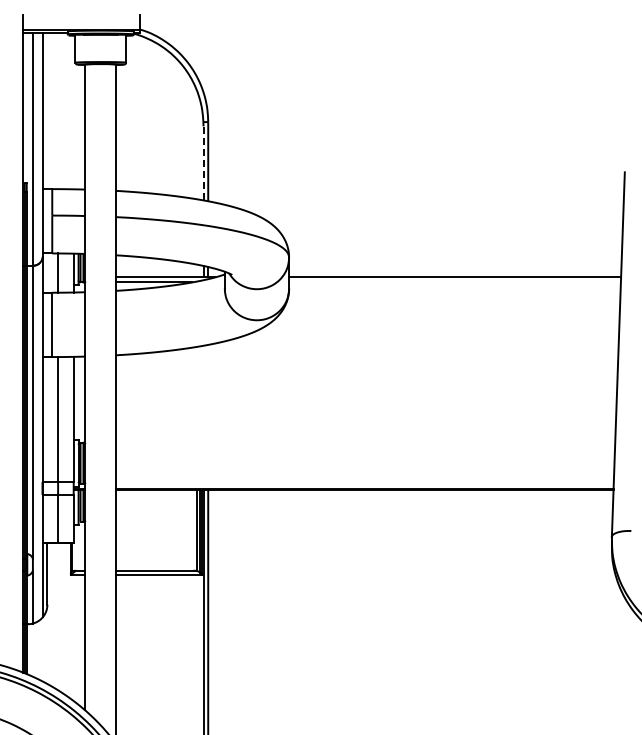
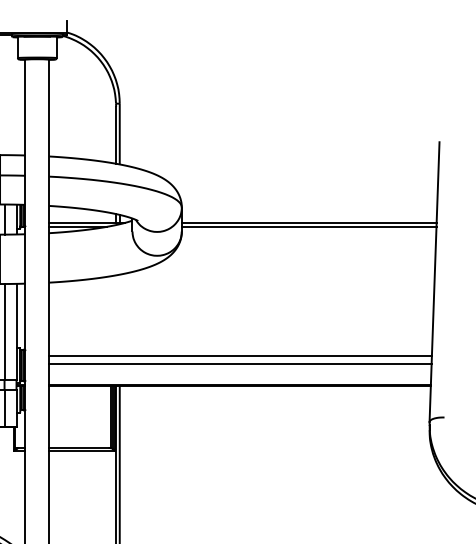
line: (203, 162) -> (116, 134), dashed -> solid
line: (454, 282) -> (308, 226), added
line: (365, 450) -> (240, 355), added
line: (365, 460) -> (240, 363), added

